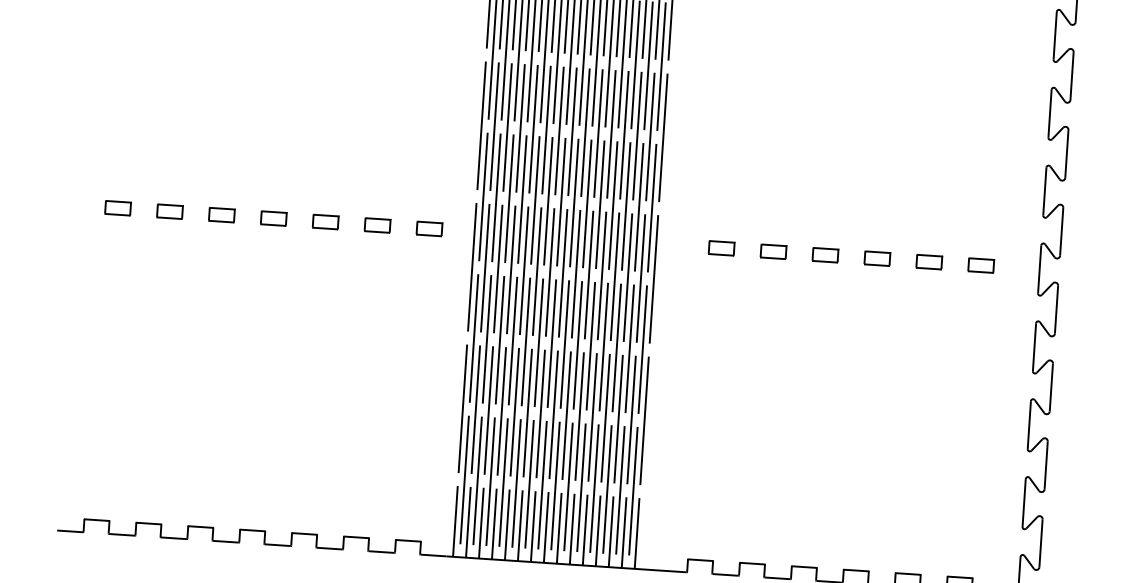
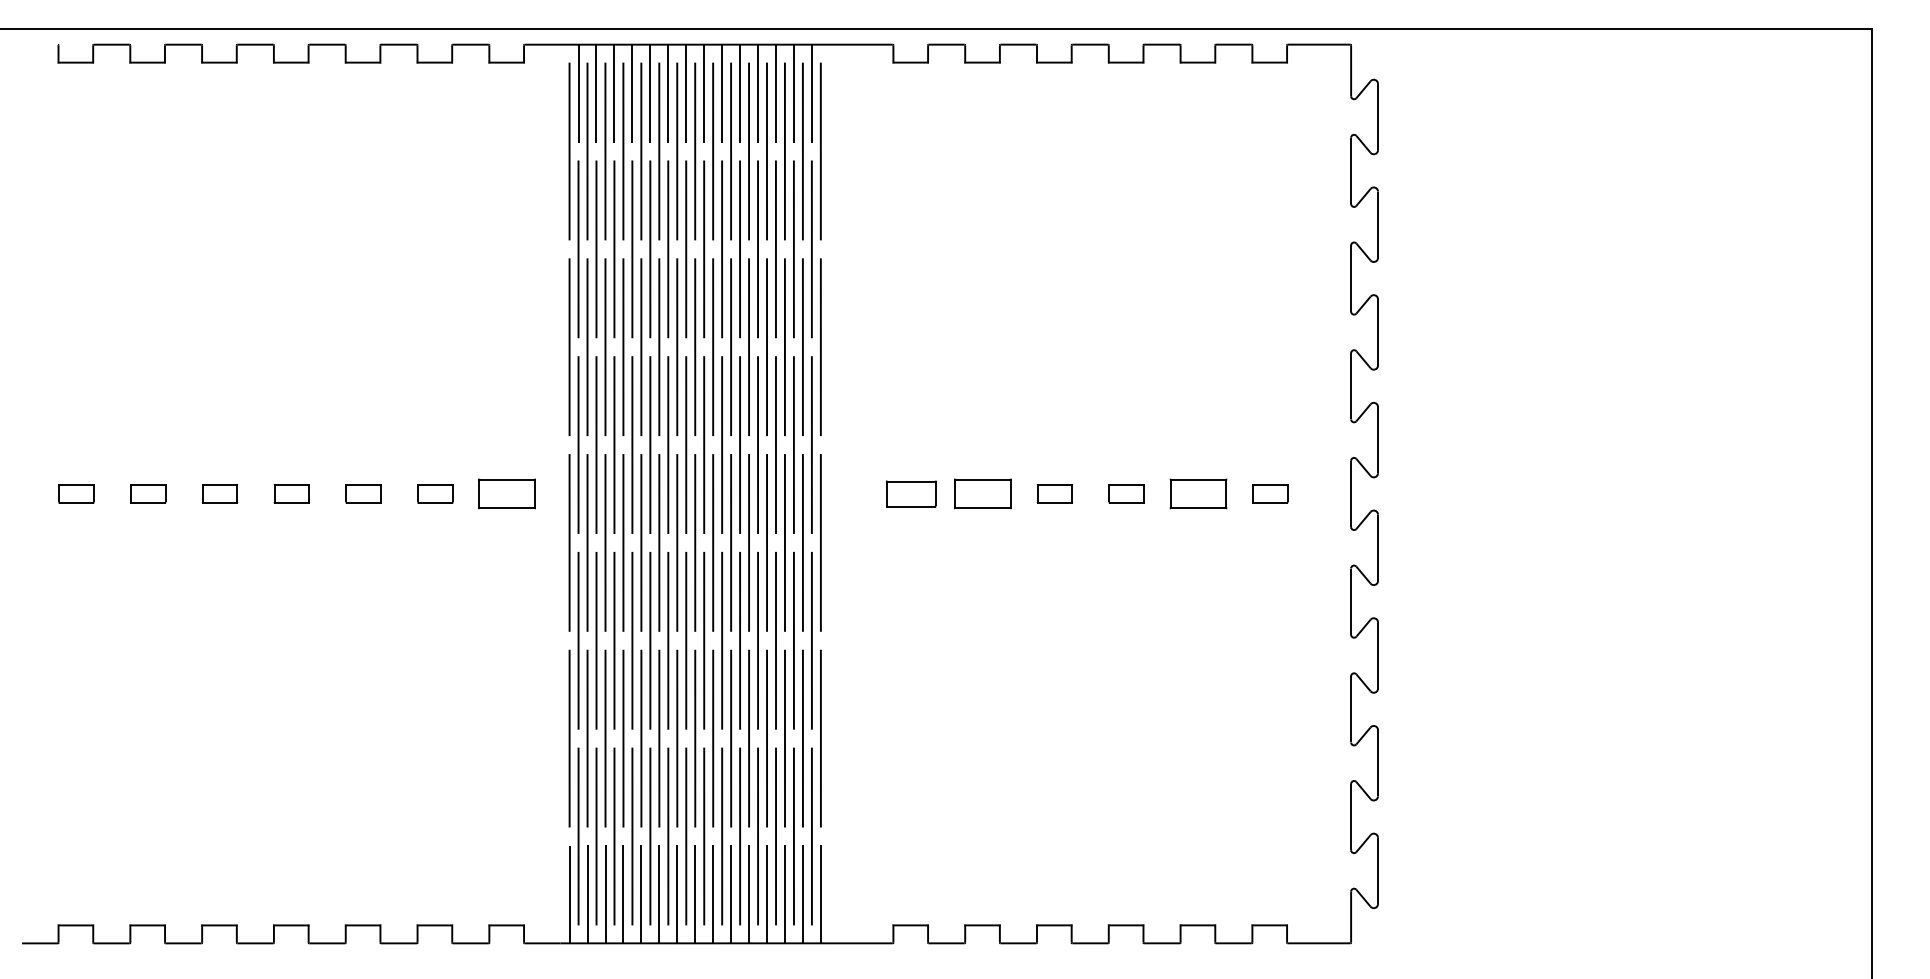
part: (429, 228) -> (507, 493), size x1.6
part: (721, 247) -> (911, 493), size x1.4
part: (773, 251) -> (983, 493), size x1.6
part: (929, 261) -> (1198, 493), size x1.6

